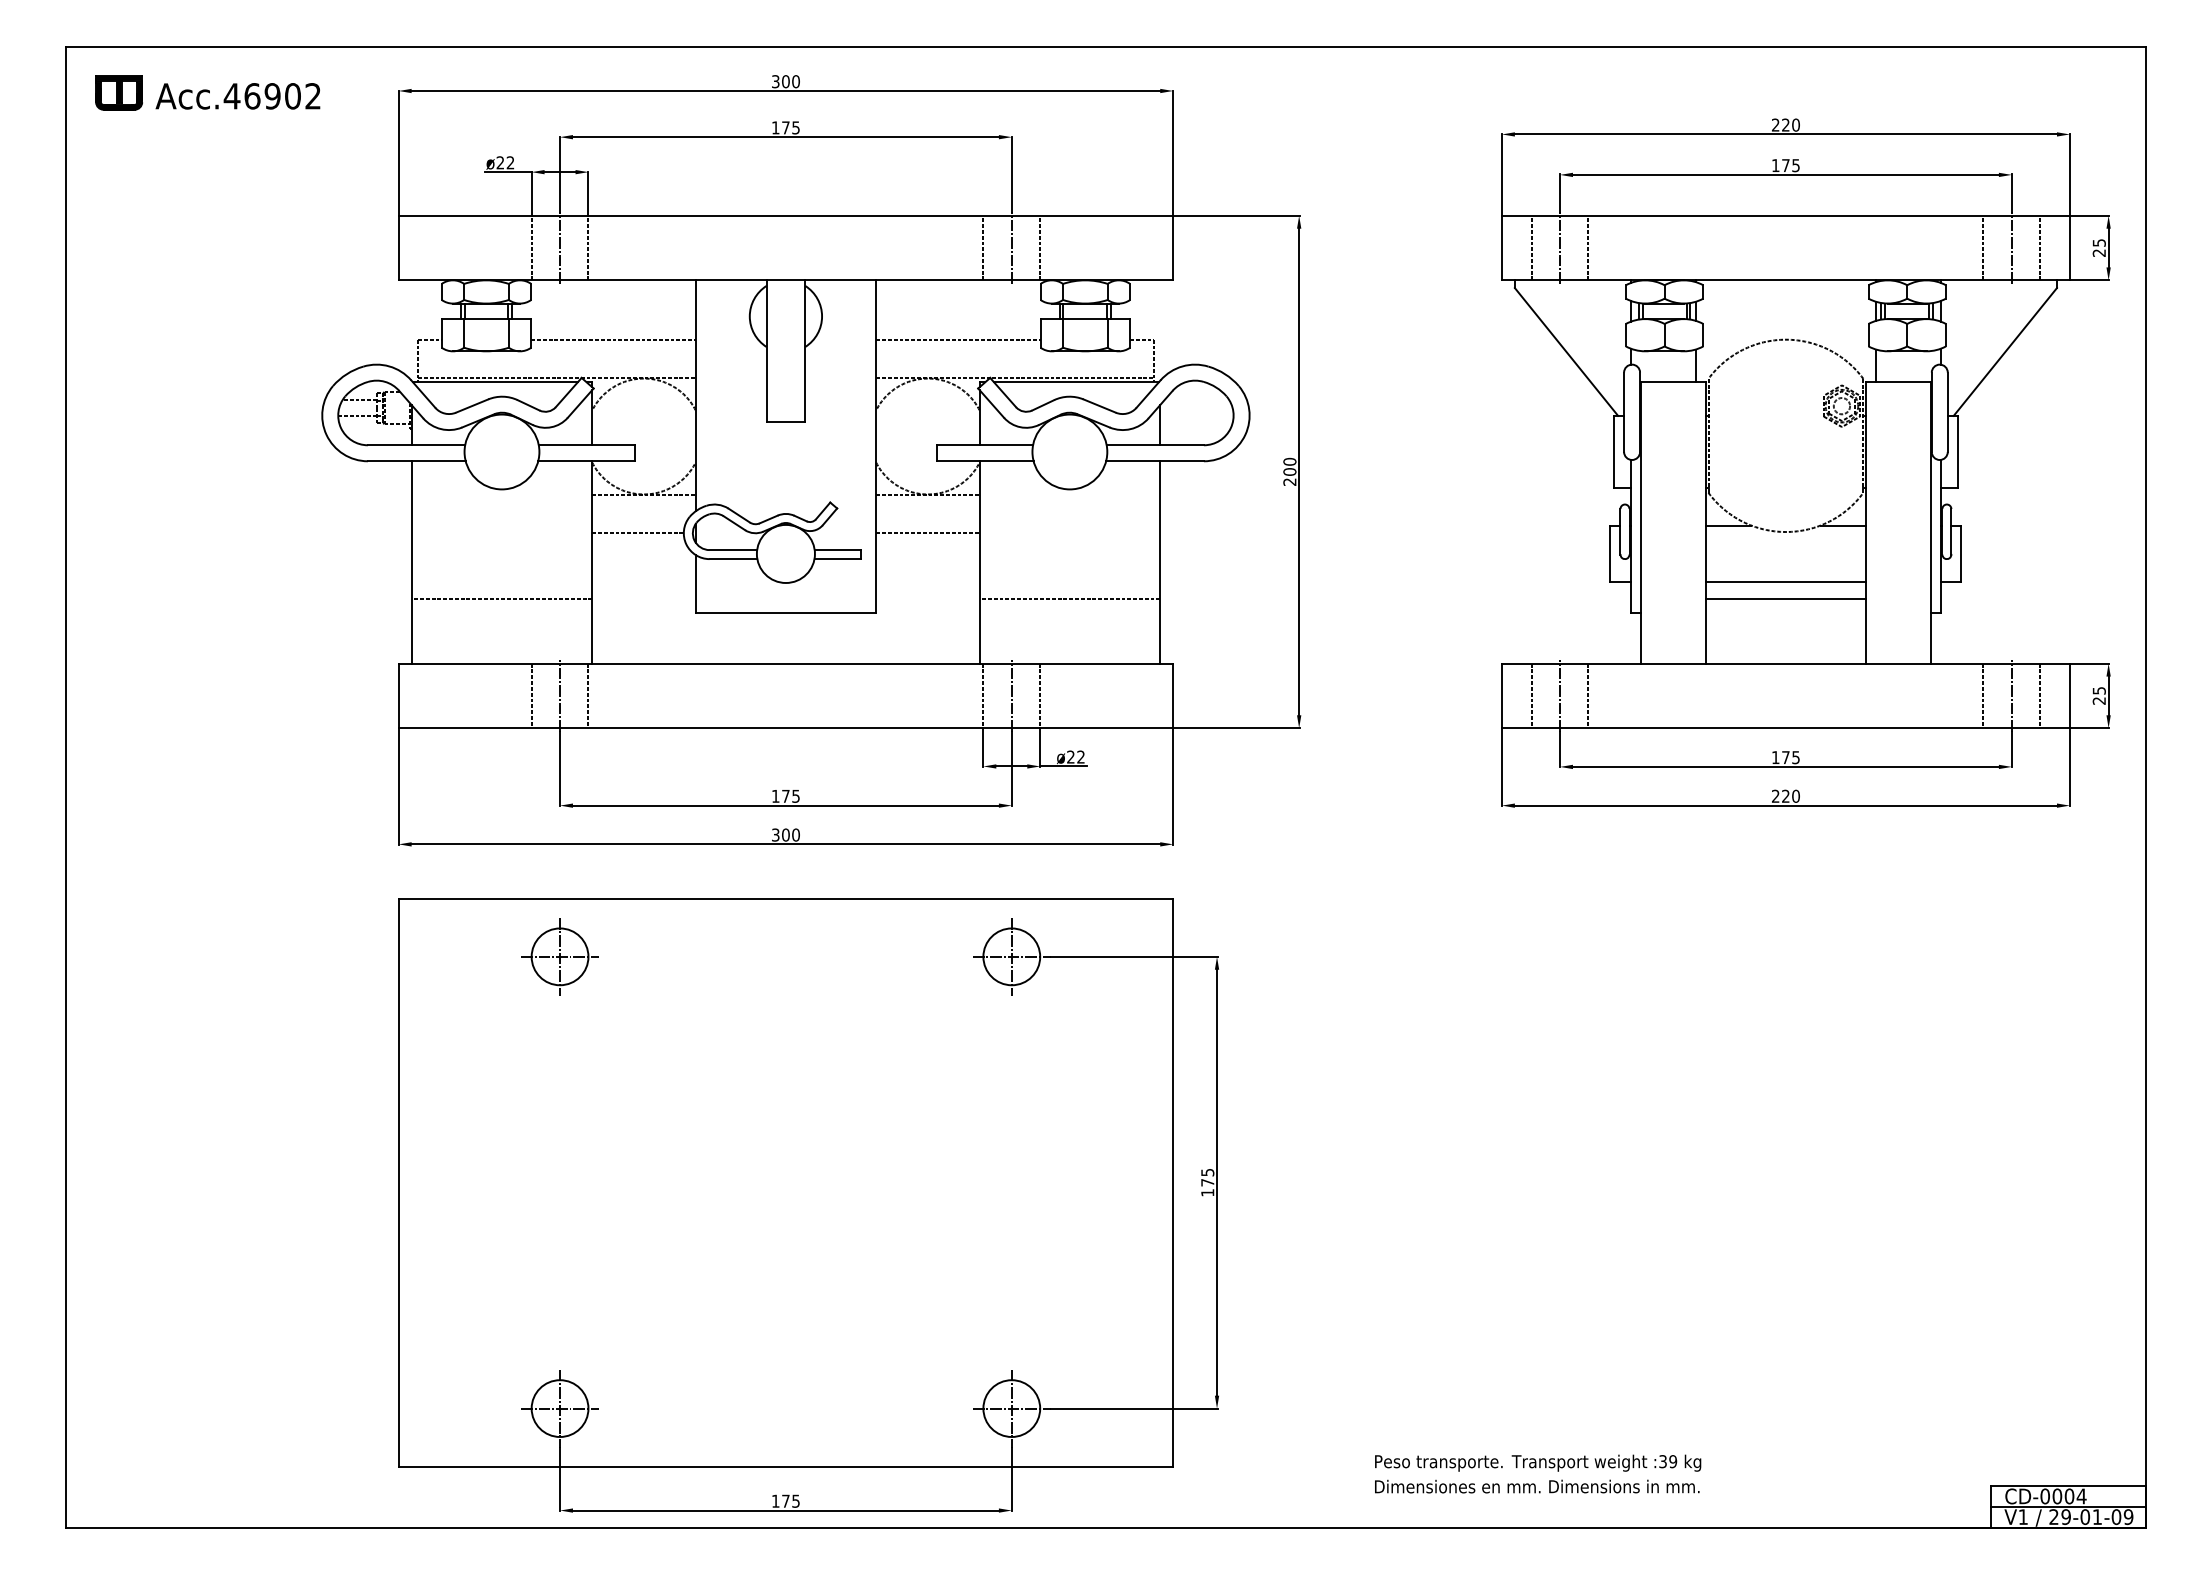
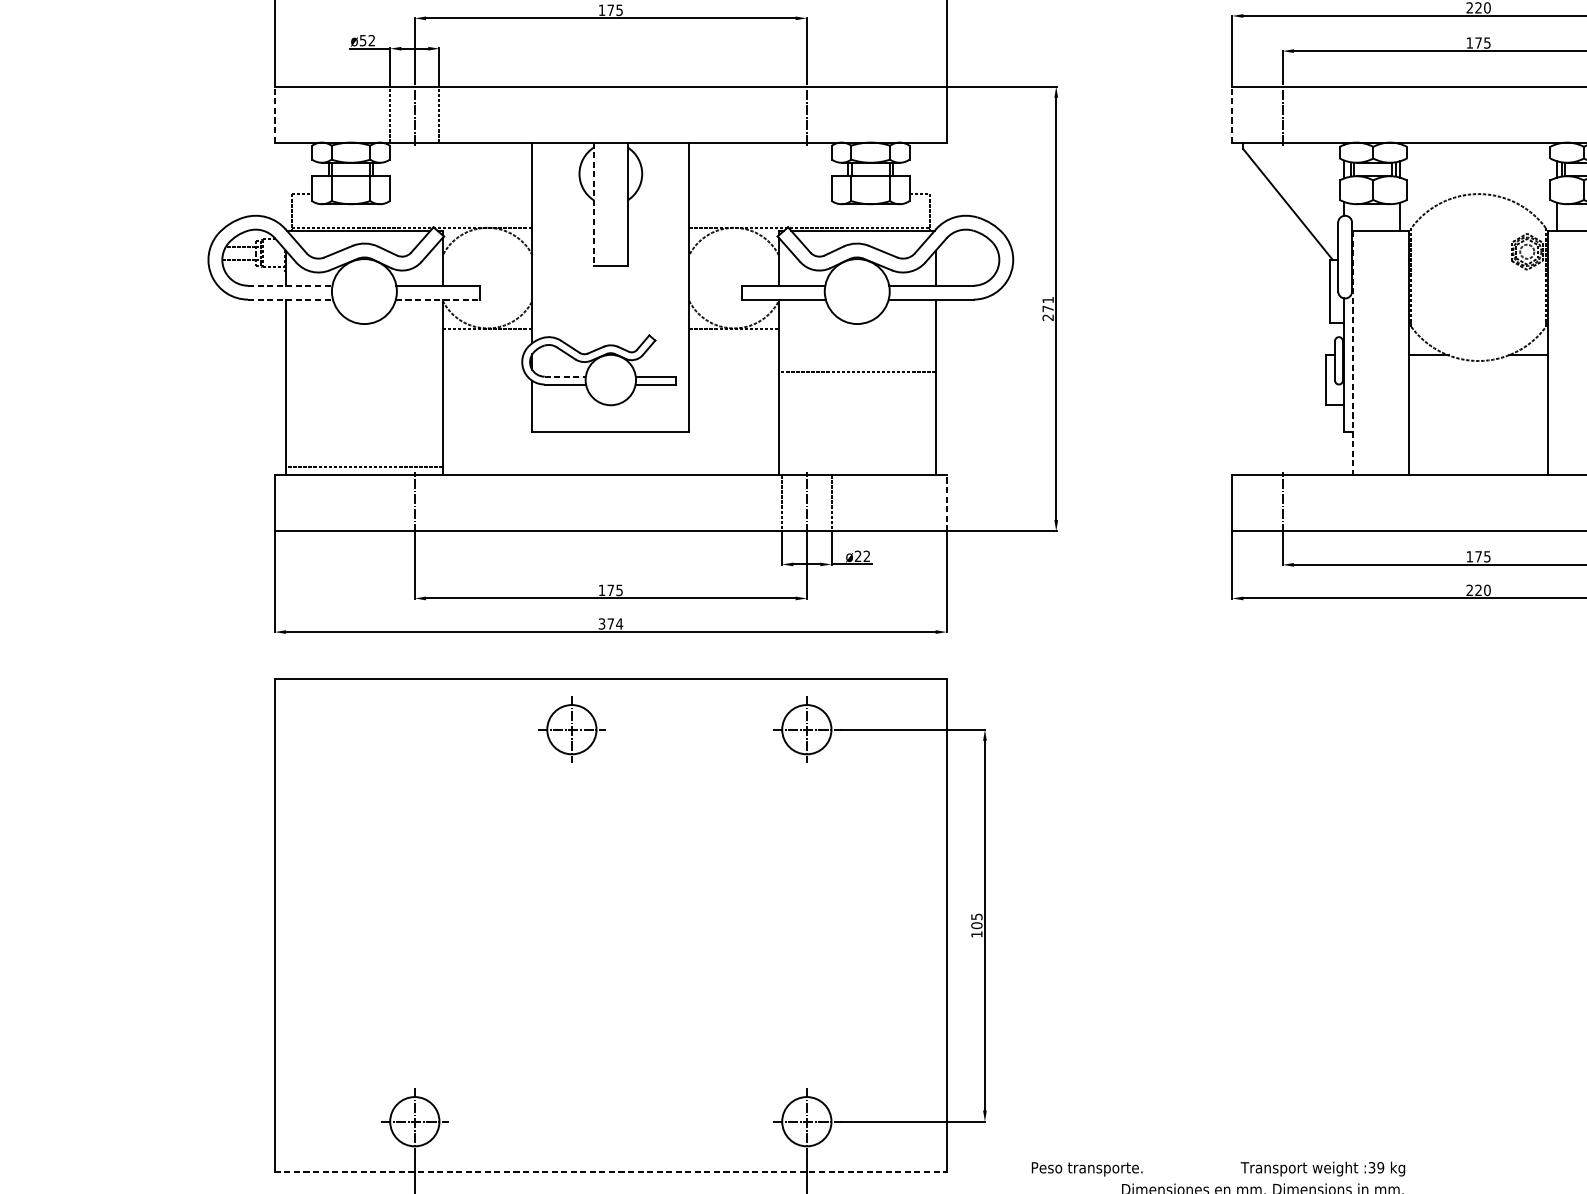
text: (500, 162) -> (363, 40), ø22 -> ø52
line: (398, 247) -> (274, 114), solid -> dashed
line: (983, 247) -> (782, 114), removed
line: (1040, 247) -> (831, 114), removed
line: (1501, 247) -> (1231, 114), solid -> dashed
line: (1531, 247) -> (1257, 114), removed
line: (1588, 247) -> (1307, 114), removed
line: (613, 339) -> (461, 193), removed
line: (958, 339) -> (760, 193), removed
line: (766, 351) -> (593, 204), solid -> dashed
line: (416, 445) -> (290, 285), solid -> dashed
line: (416, 461) -> (290, 299), solid -> dashed
line: (586, 461) -> (437, 299), solid -> dashed
text: (1289, 466) -> (1047, 304), 200 -> 271
line: (1641, 522) -> (1353, 352), solid -> dashed
line: (637, 533) -> (482, 362), removed
line: (927, 533) -> (733, 362), removed
line: (733, 550) -> (565, 377), solid -> dashed
line: (1785, 582) -> (1478, 404), removed
line: (501, 599) -> (364, 467), moved
line: (1069, 599) -> (856, 372), moved
line: (1785, 599) -> (1478, 419), removed
line: (531, 695) -> (390, 502), removed
line: (588, 695) -> (439, 502), removed
line: (1173, 695) -> (947, 502), solid -> dashed
line: (1531, 695) -> (1257, 502), removed
line: (1588, 695) -> (1307, 502), removed
text: (791, 834) -> (615, 623), 300 -> 374
part: (559, 956) -> (571, 729), moved
text: (1207, 1182) -> (976, 925), 175 -> 105
text: (1438, 1463) -> (1086, 1169), moved
line: (786, 1466) -> (611, 1171), solid -> dashed

